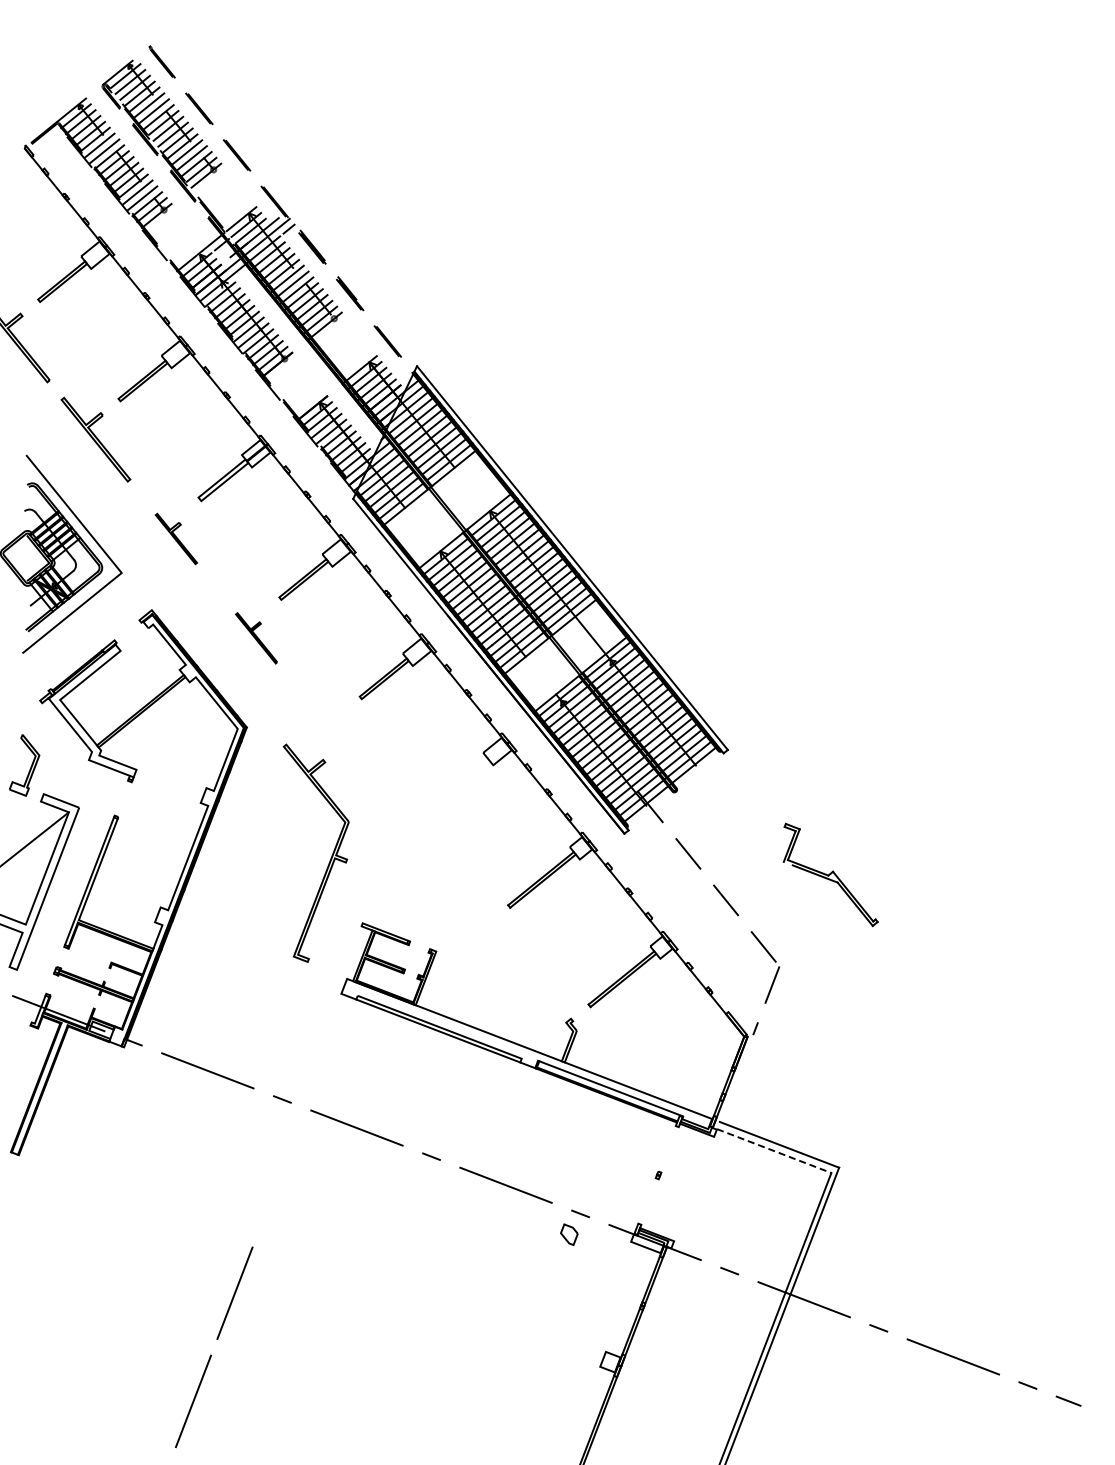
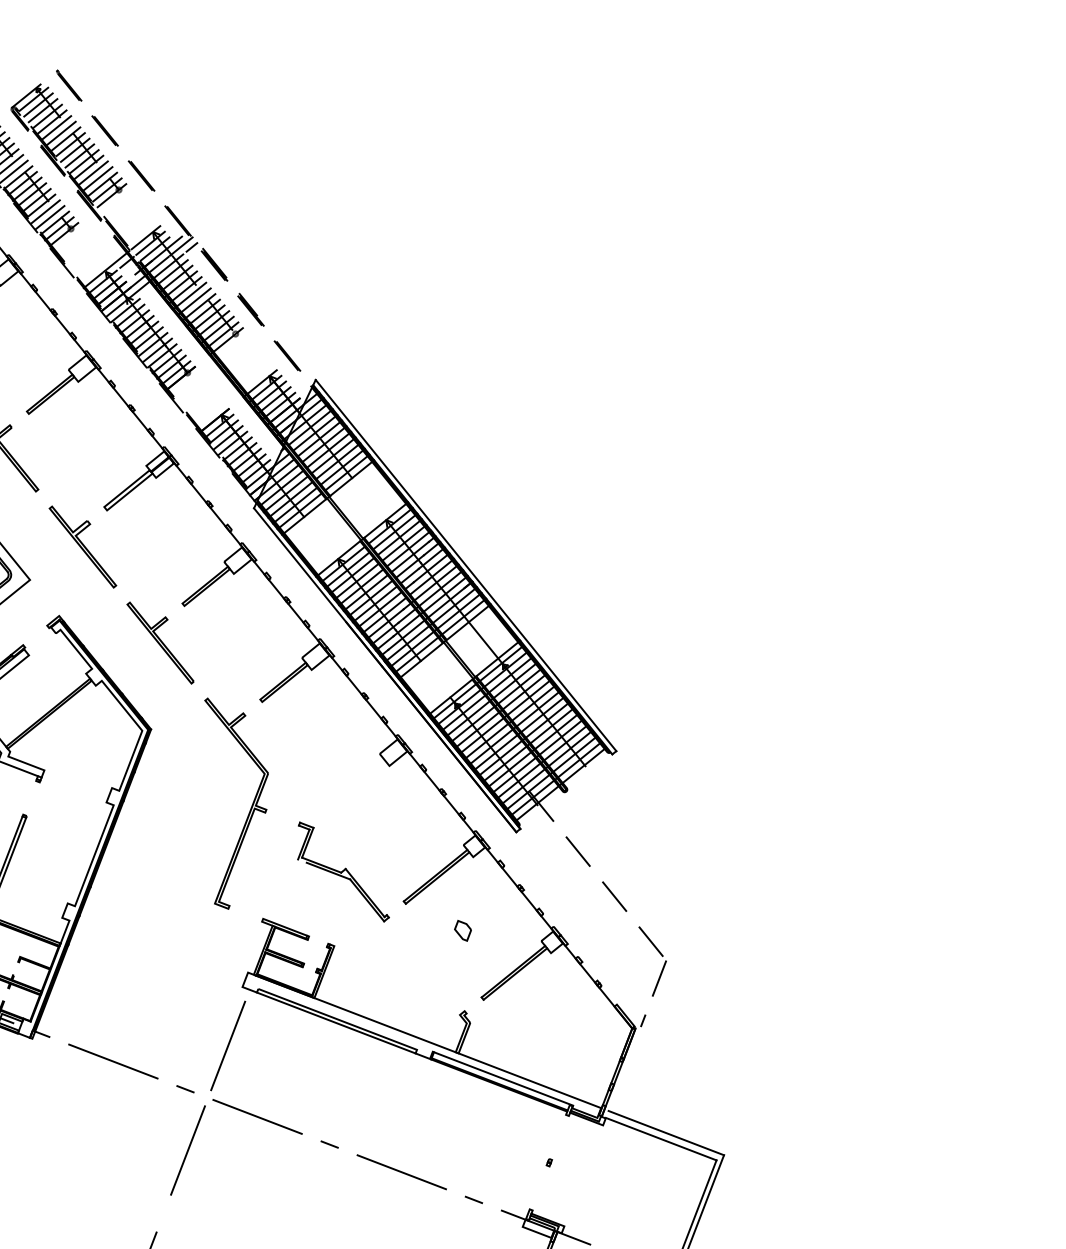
part: (176, 538) -> (83, 546), size x1.67
part: (256, 638) -> (160, 643), size x1.67
part: (329, 860) -> (249, 810), moved
part: (830, 874) -> (343, 871), moved
line: (328, 1048) -> (230, 1039), added
line: (774, 1151) -> (661, 1139), dashed -> solid
line: (282, 1168) -> (185, 1156), added
part: (569, 1234) -> (463, 930), moved

